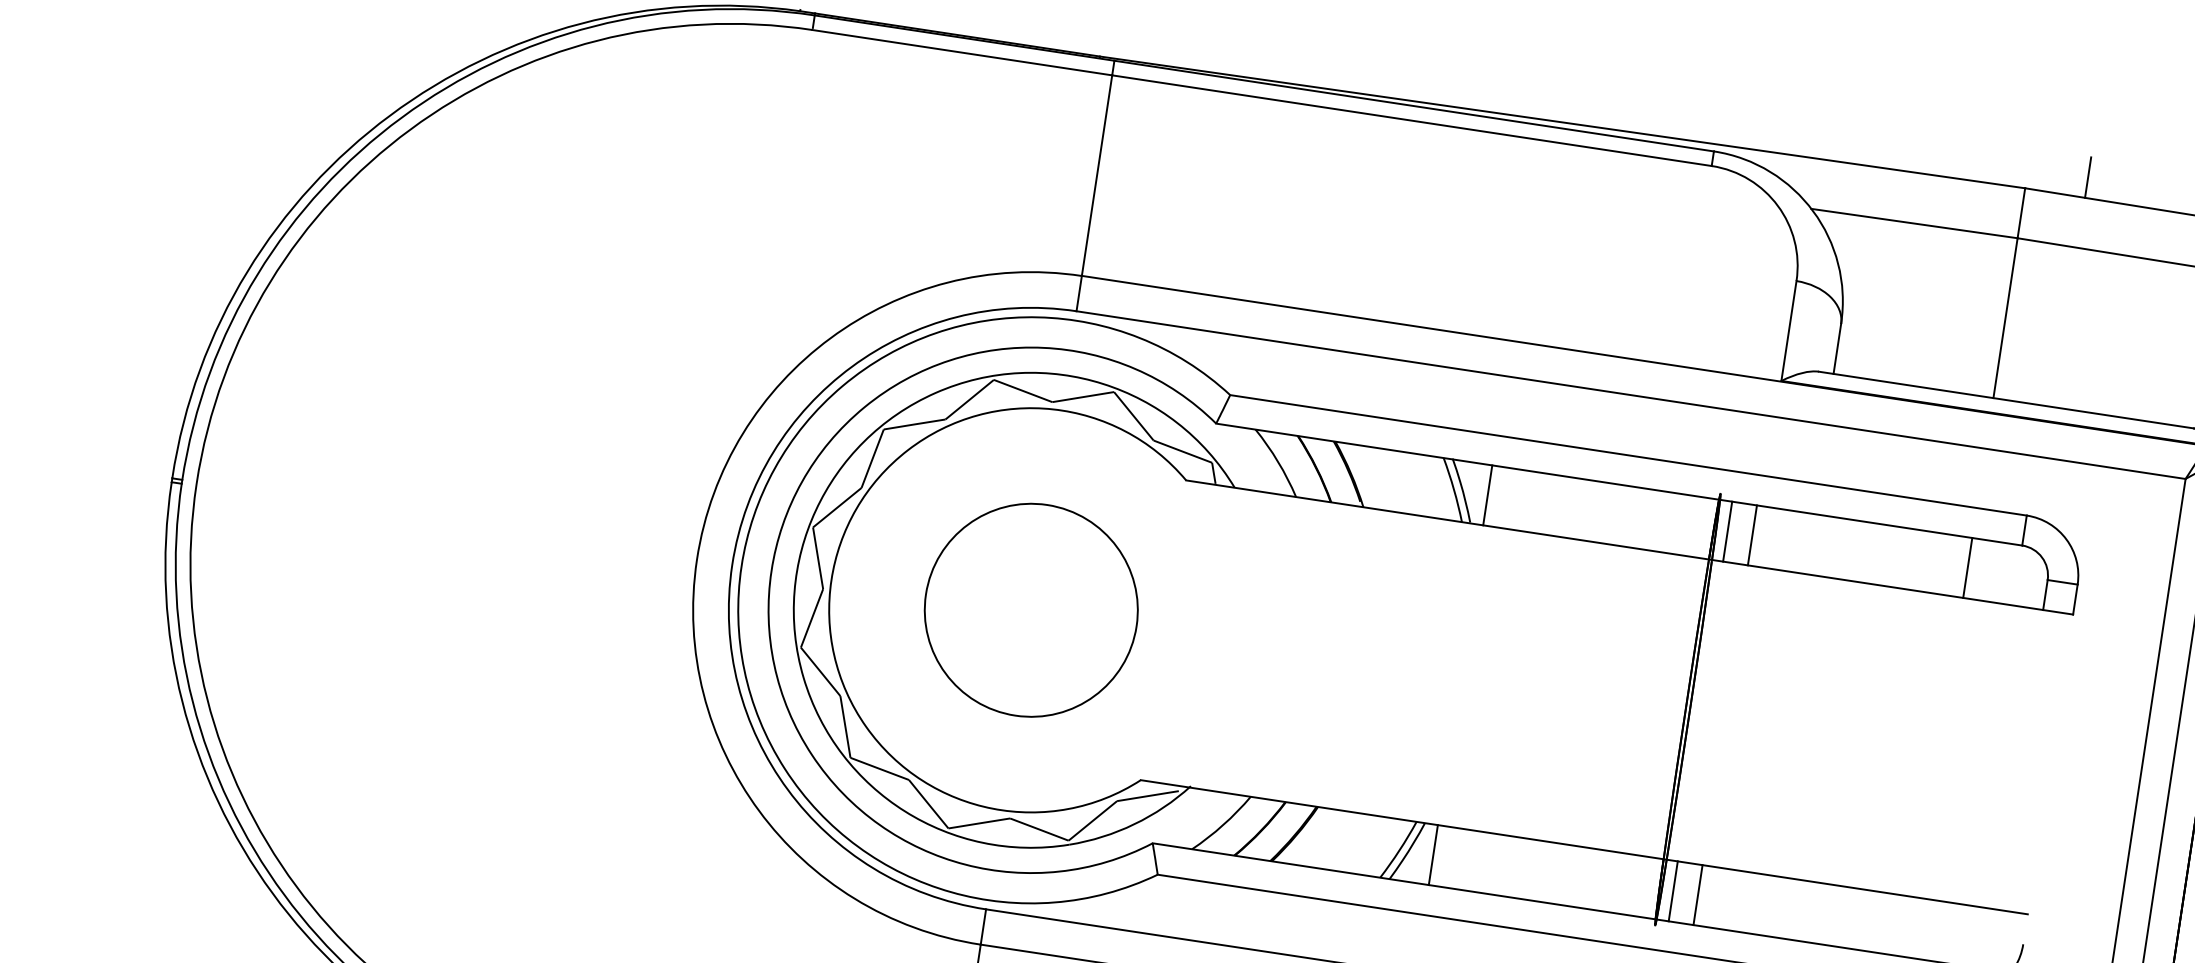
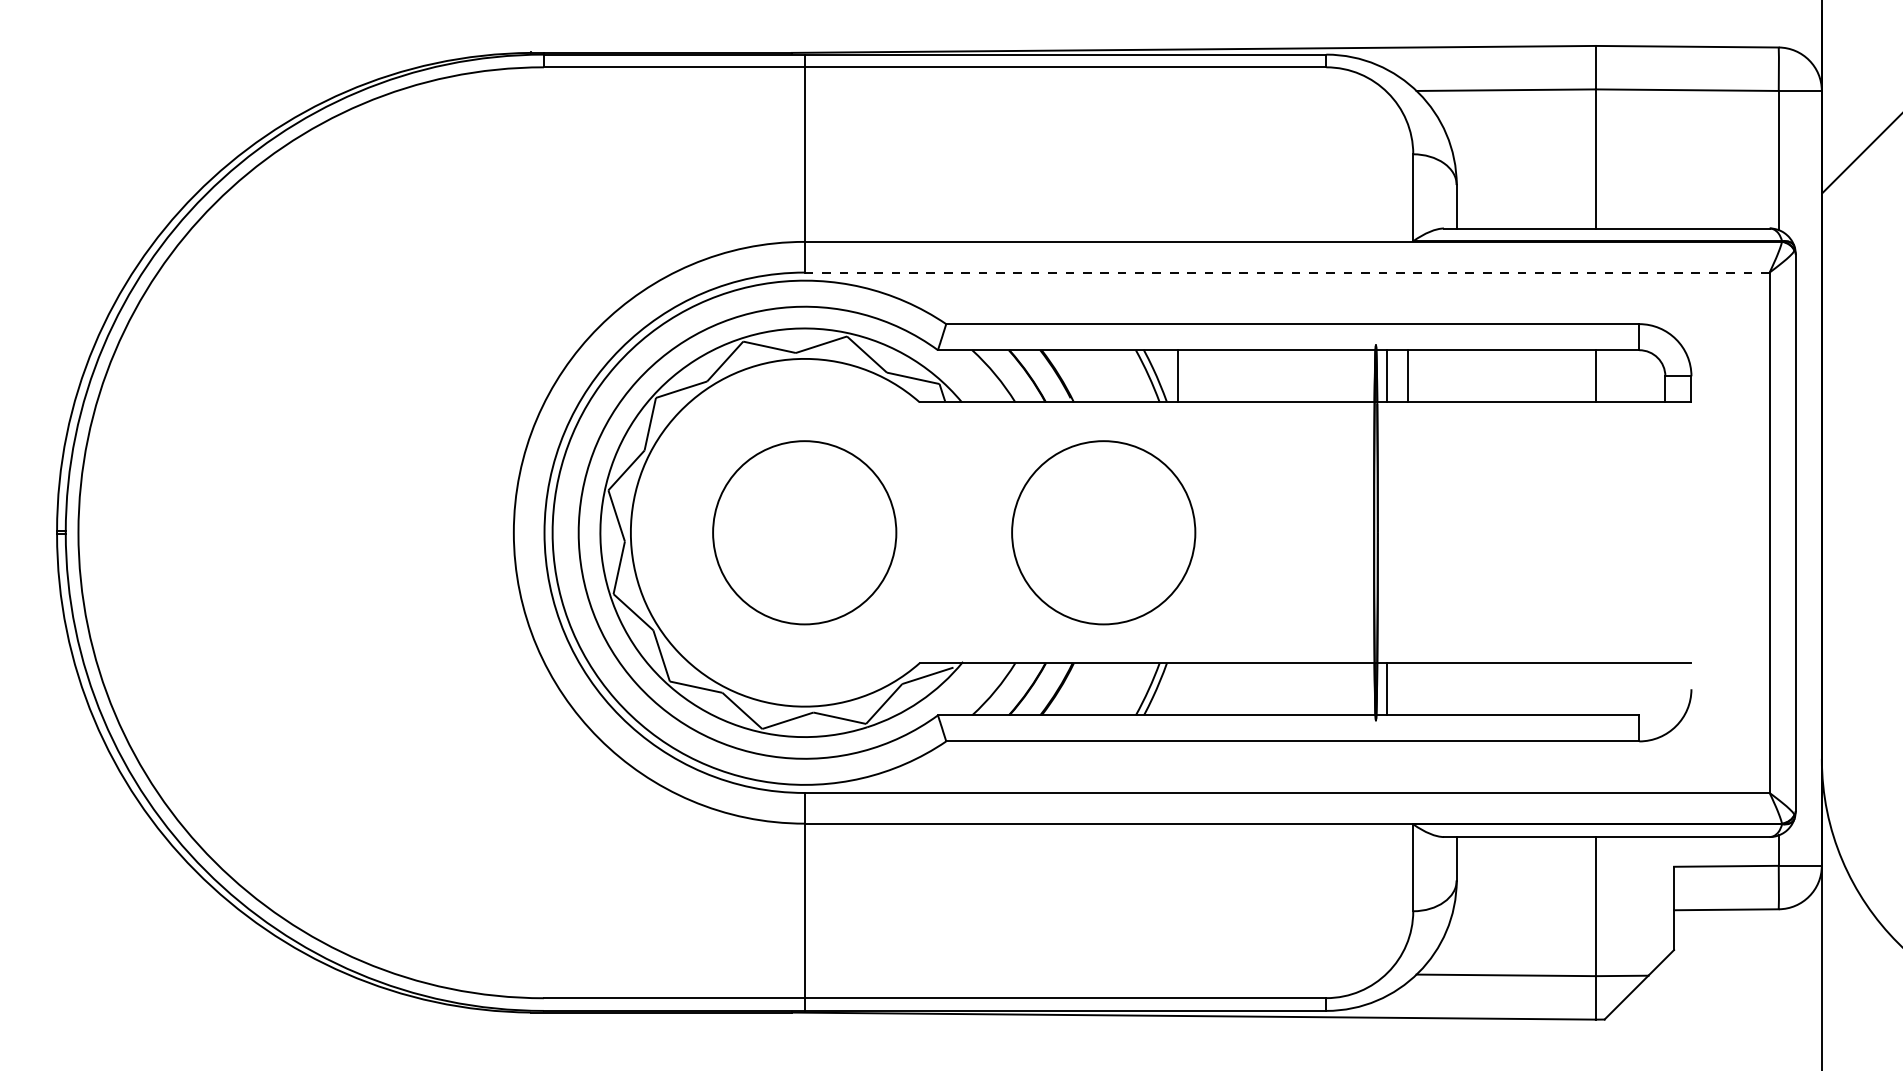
line: (2087, 177) -> (1647, 28), removed
line: (1631, 395) -> (1287, 272), solid -> dashed
circle: (1374, 661) -> (1103, 532), added
line: (1433, 855) -> (1178, 689), removed
line: (1698, 895) -> (1408, 689), removed

